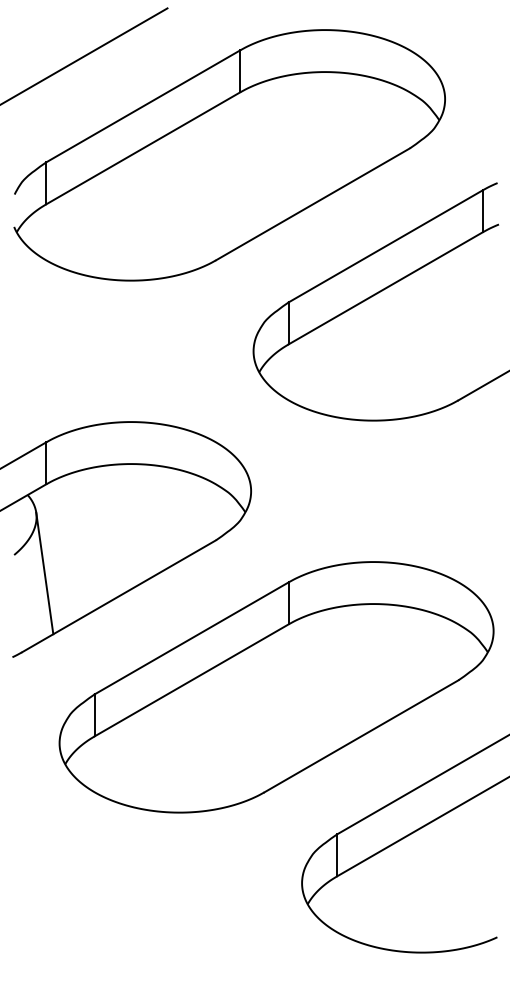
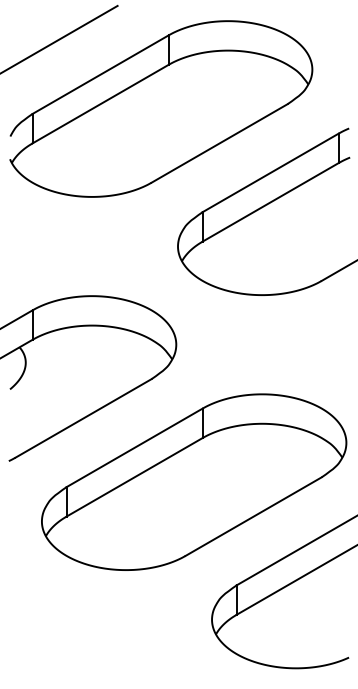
line: (44, 572) -> (31, 401), removed

